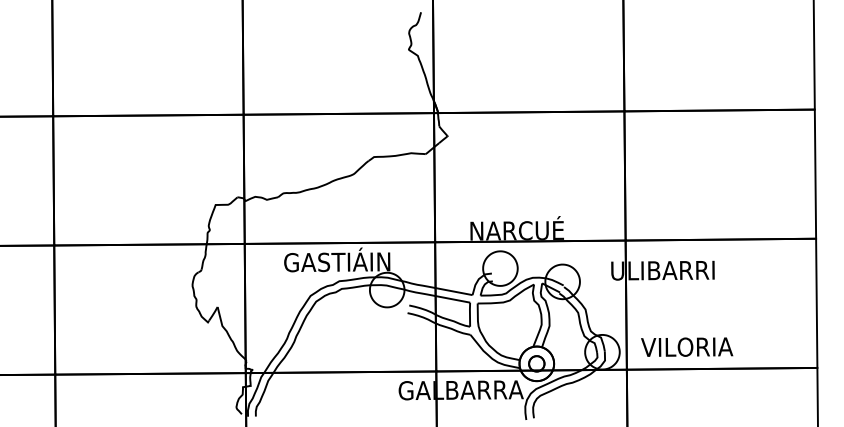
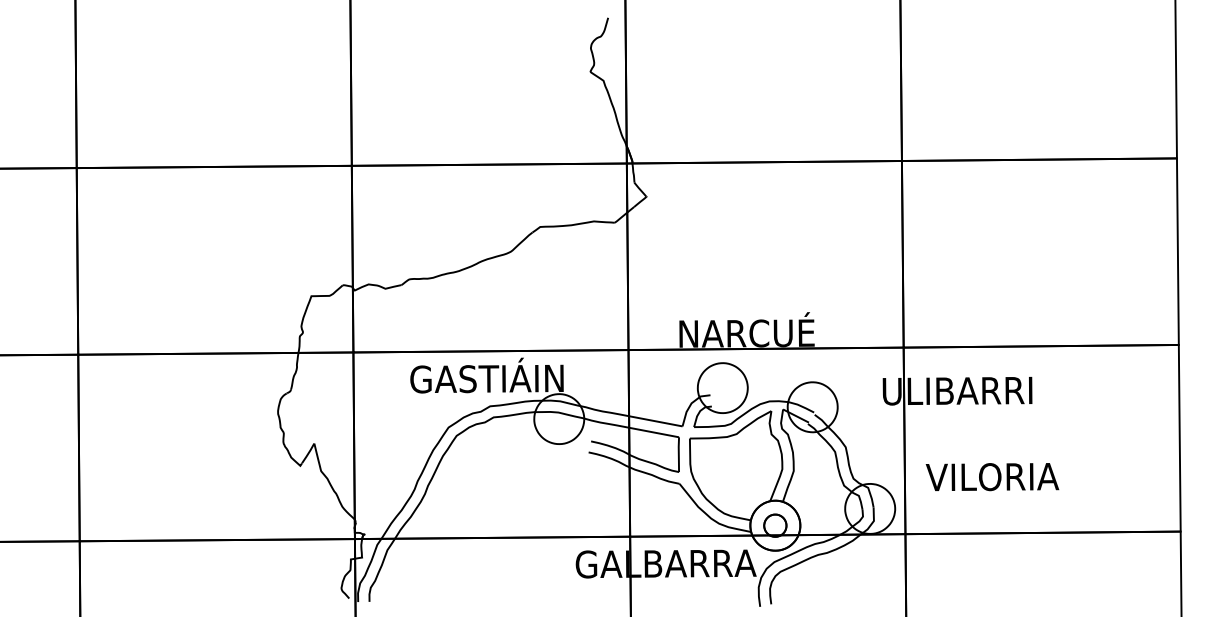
text: (687, 346) -> (993, 476), moved

